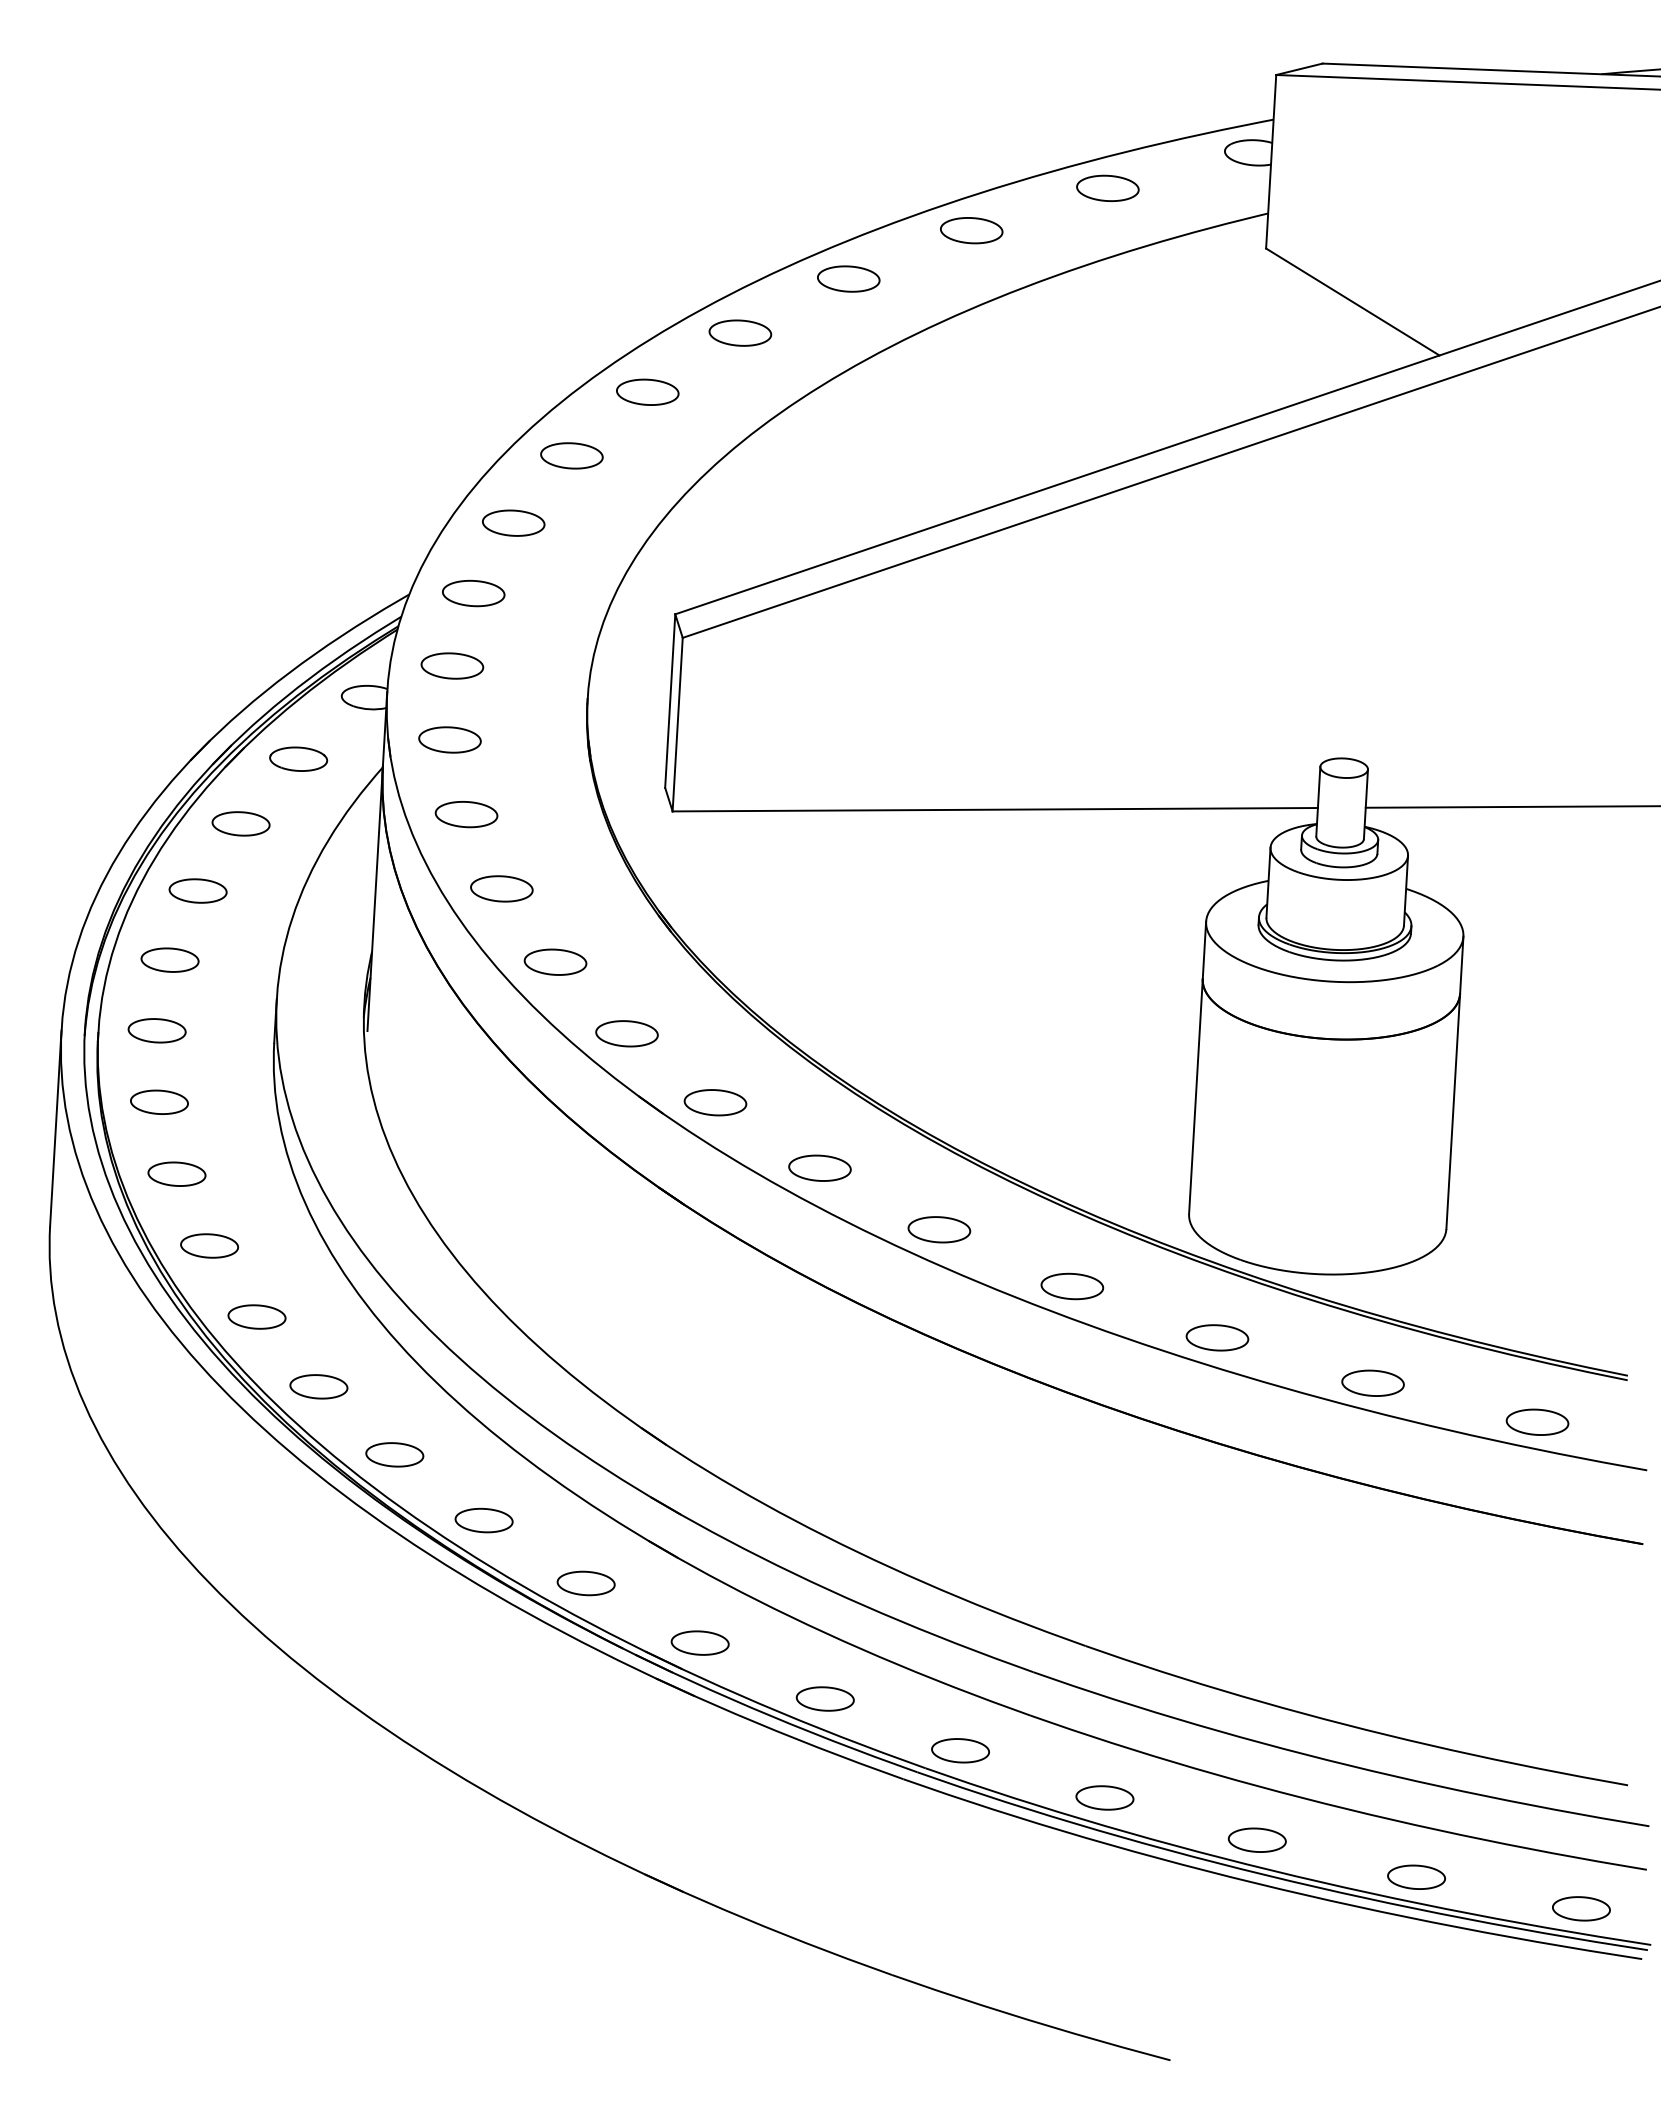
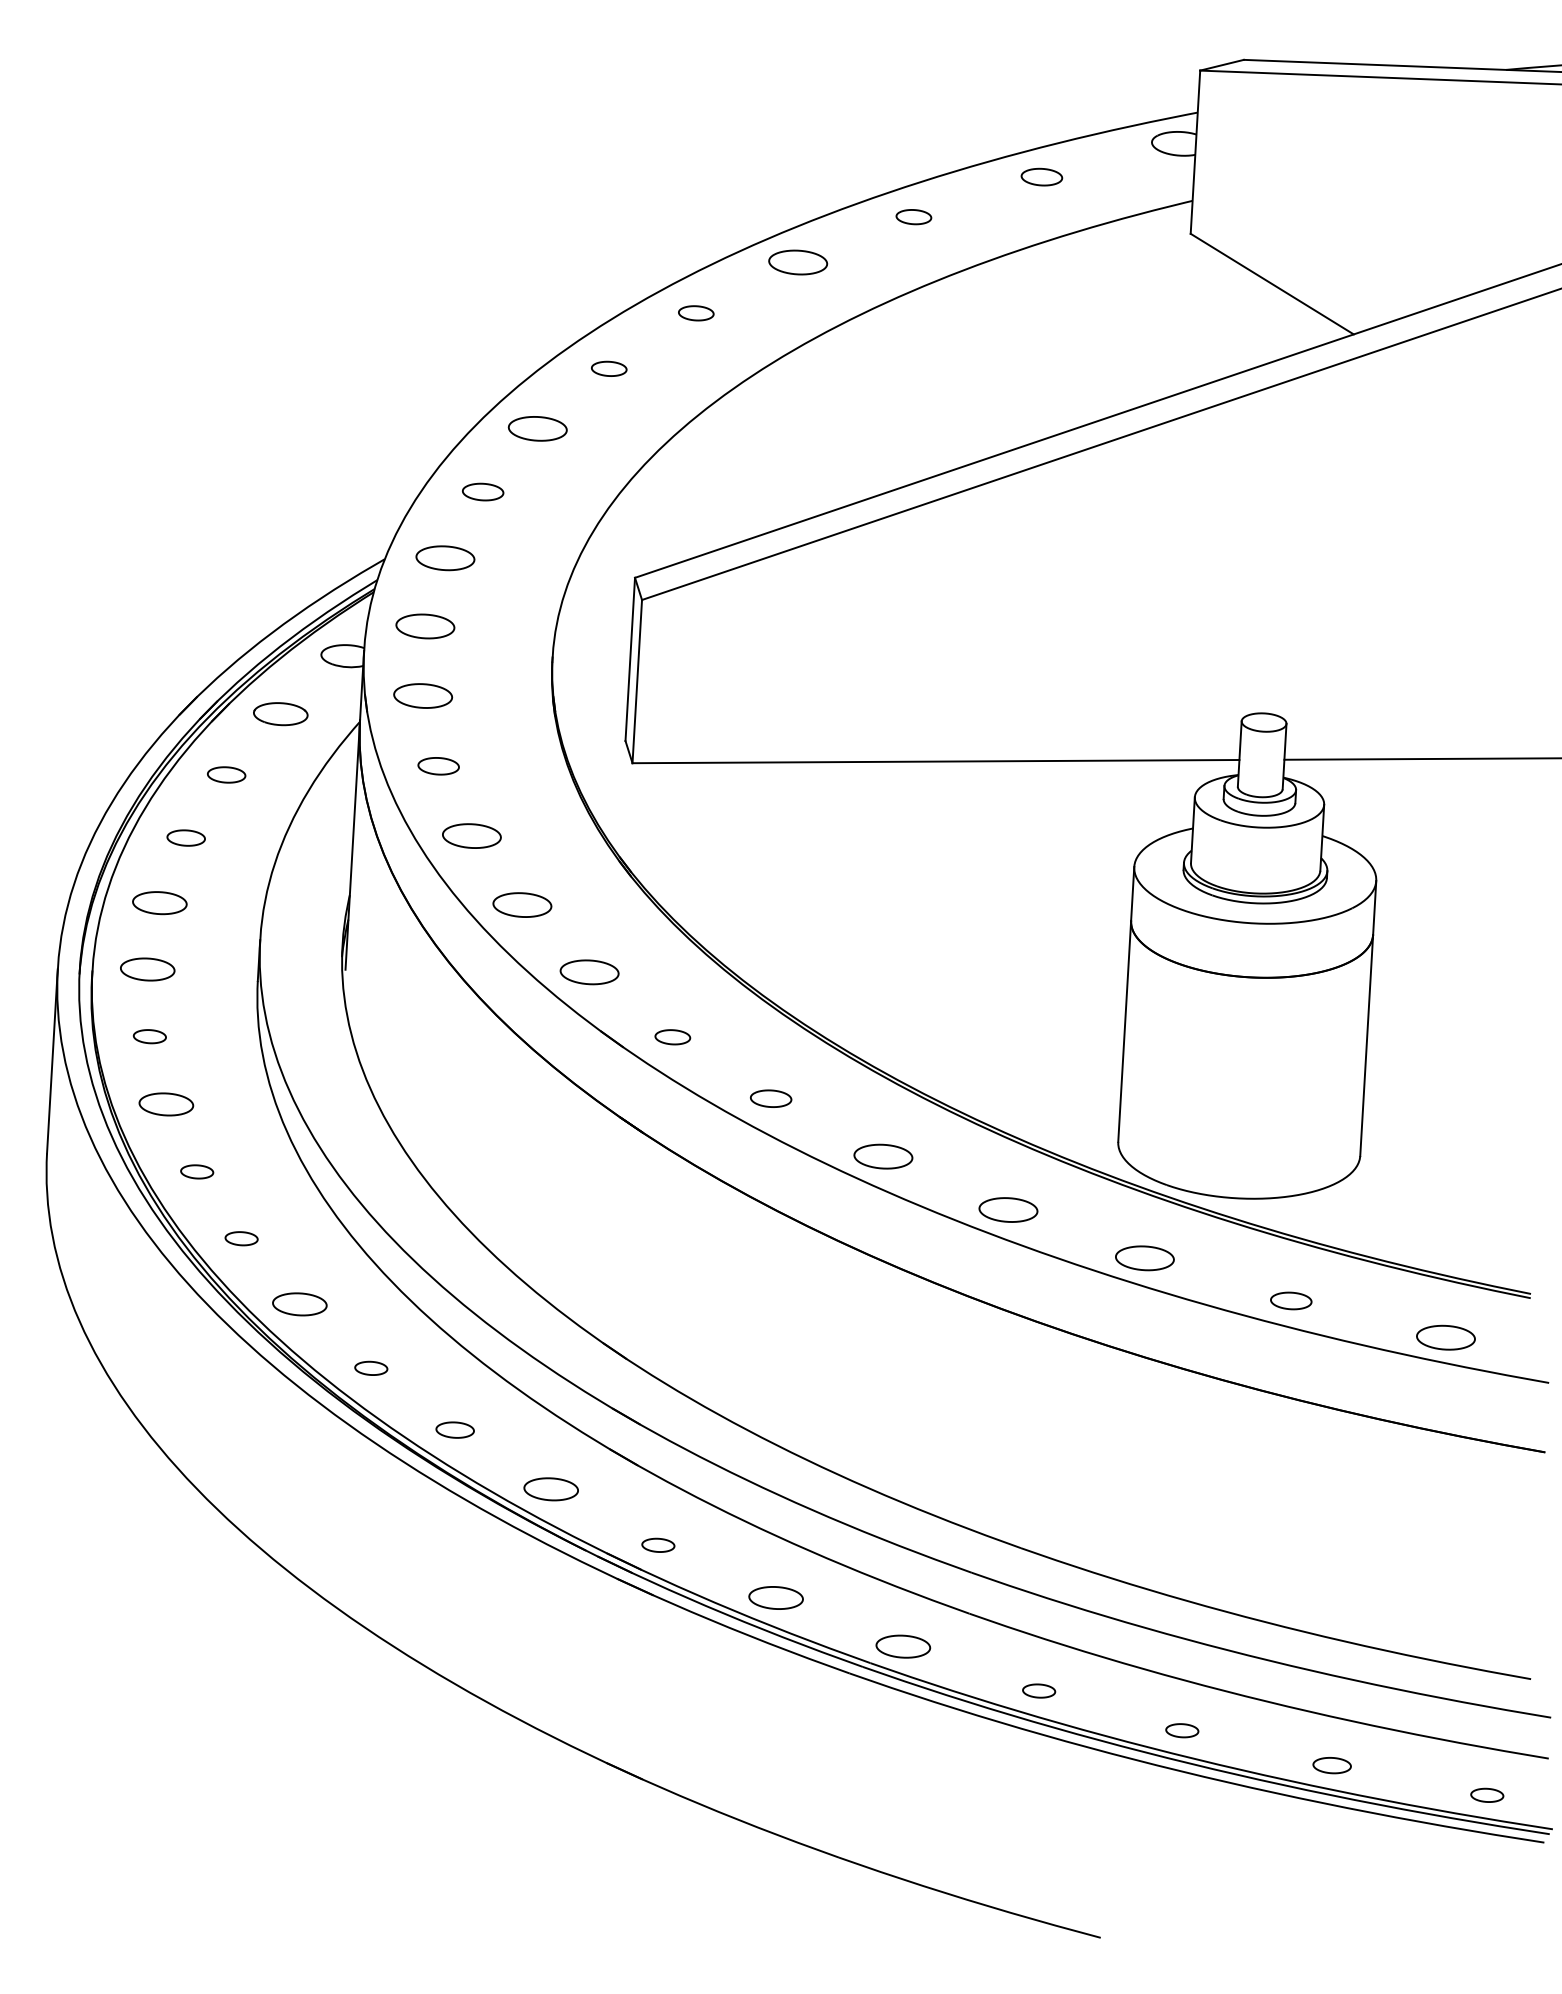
part: (1107, 187) -> (1041, 176), size x0.7
part: (971, 230) -> (913, 216), size x0.6
part: (740, 332) -> (696, 312), size x0.6
part: (647, 391) -> (608, 368), size x0.6
part: (513, 522) -> (482, 491), size x0.7
part: (466, 814) -> (438, 766), size x0.7
part: (240, 823) -> (226, 774), size x0.7
part: (197, 890) -> (185, 837), size x0.7
part: (159, 1101) -> (149, 1036), size x0.6
part: (715, 1102) -> (672, 1036), size x0.6
part: (819, 1167) -> (770, 1098), size x0.7
part: (209, 1245) -> (196, 1171), size x0.6
part: (256, 1316) -> (241, 1238), size x0.6
part: (1372, 1382) -> (1290, 1300), size x0.7
part: (394, 1454) -> (370, 1368), size x0.6
part: (483, 1520) -> (454, 1430), size x0.7
part: (699, 1642) -> (657, 1544), size x0.6
part: (1104, 1797) -> (1038, 1690), size x0.6
part: (1256, 1839) -> (1181, 1730), size x0.6
part: (1416, 1876) -> (1332, 1764), size x0.7
part: (1581, 1908) -> (1487, 1795), size x0.6

